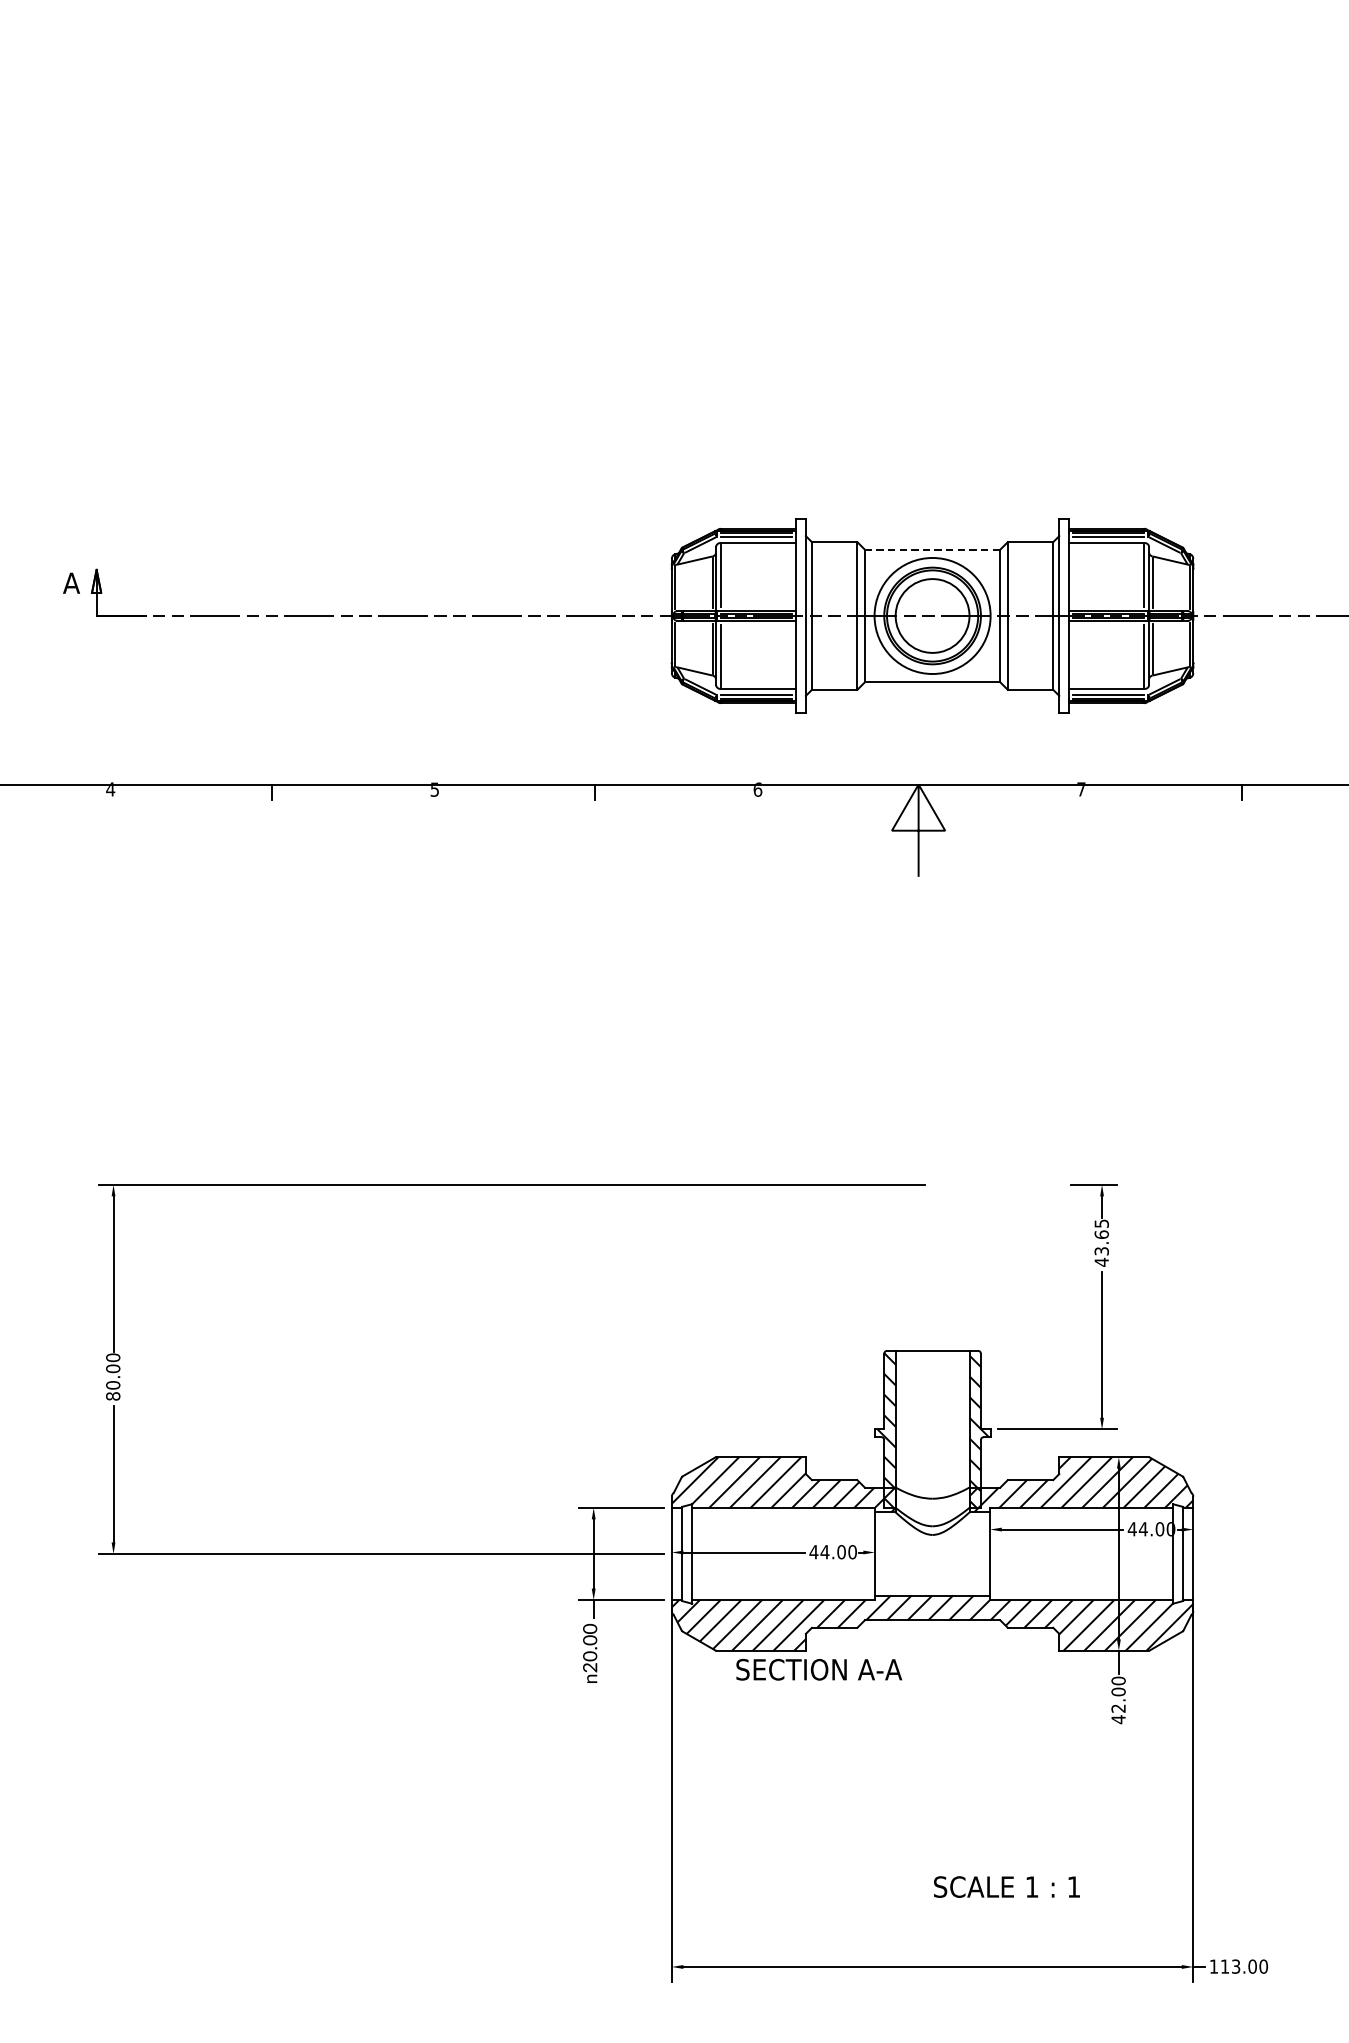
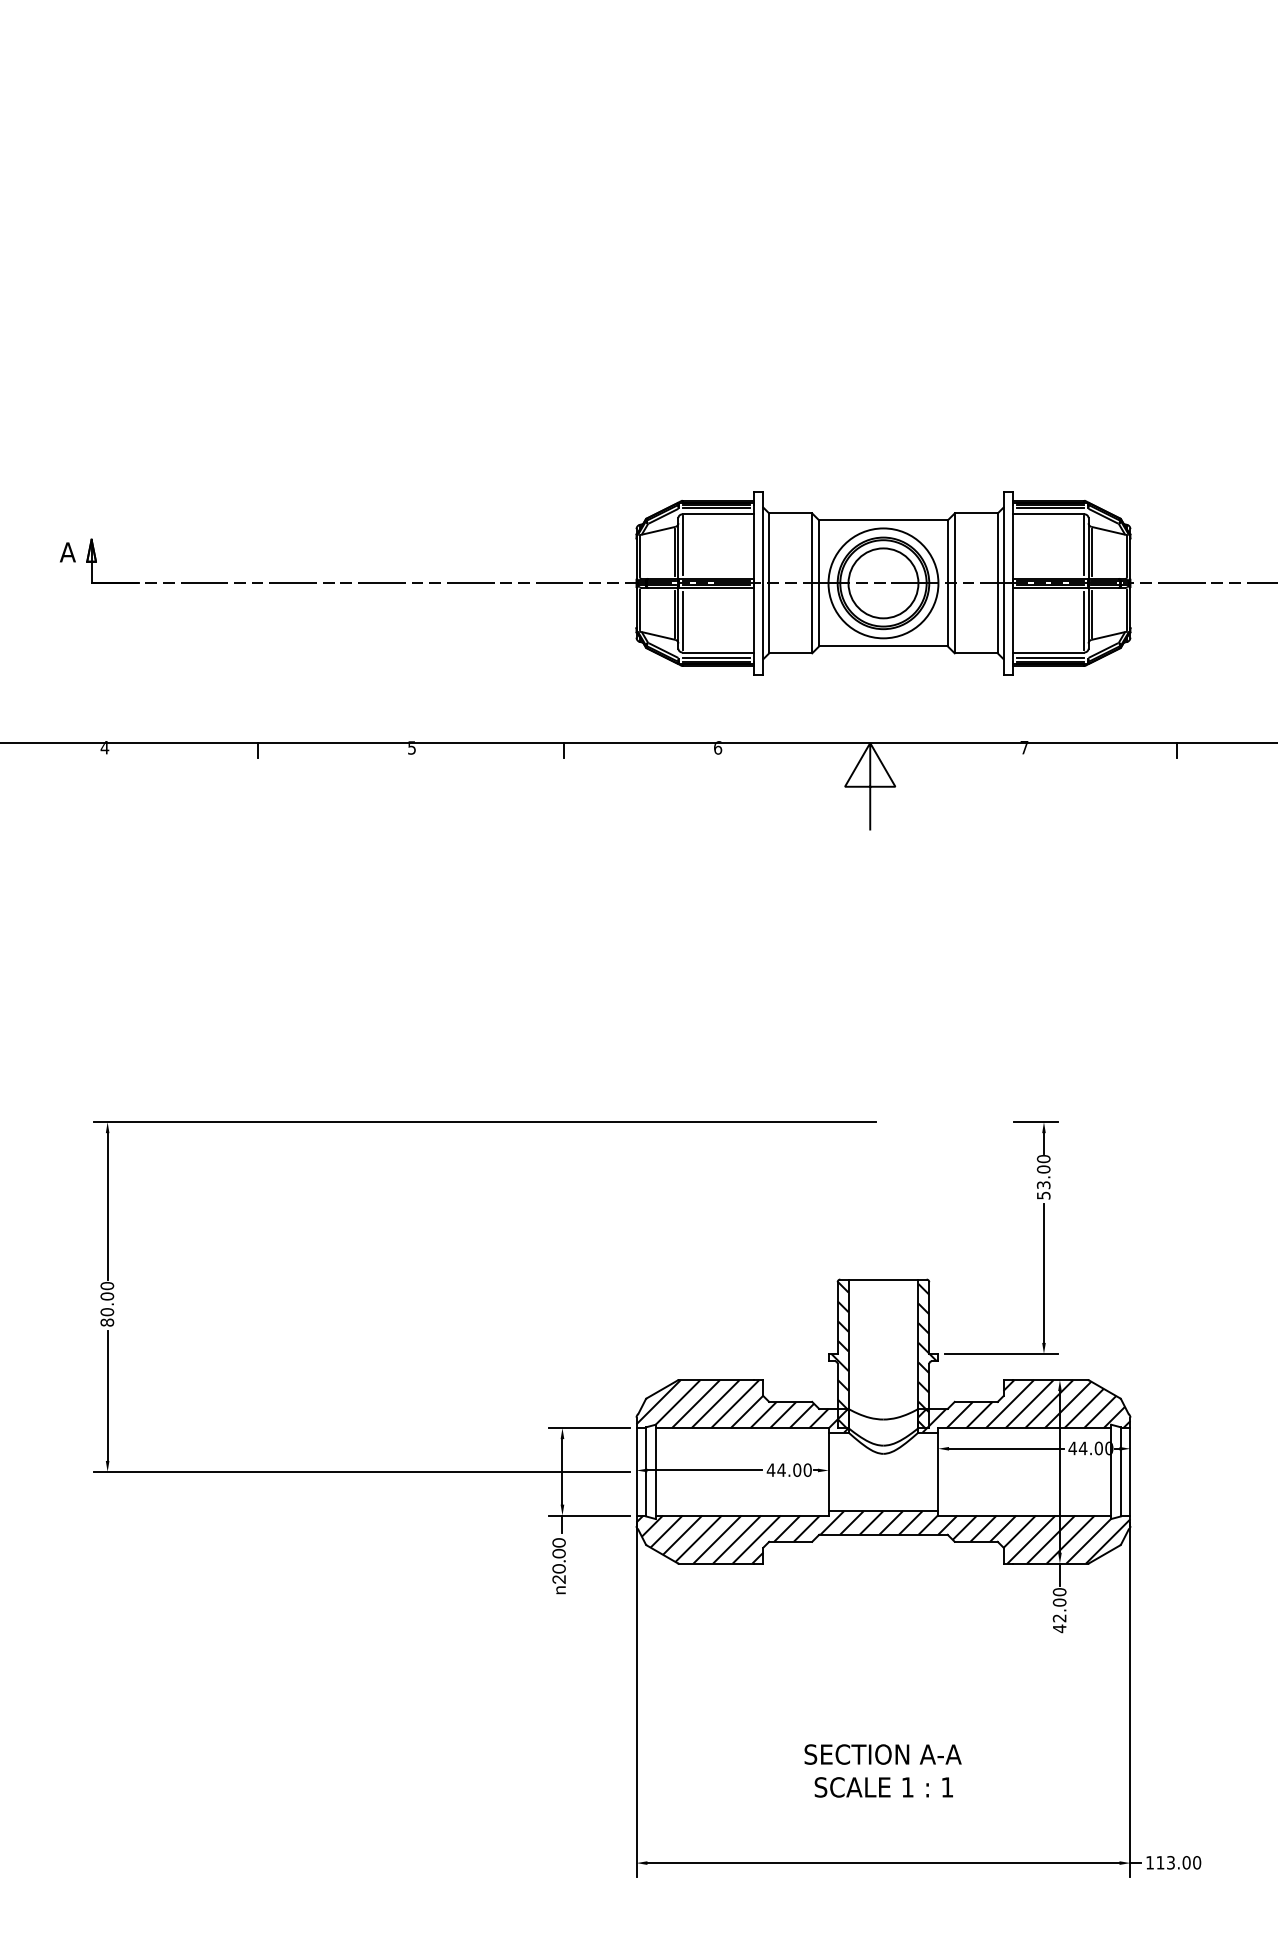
line: (932, 549) -> (883, 520), dashed -> solid
text: (1101, 1243) -> (1043, 1177), 43.65 -> 53.00
text: (818, 1669) -> (882, 1754), moved
text: (1006, 1887) -> (883, 1787), moved

